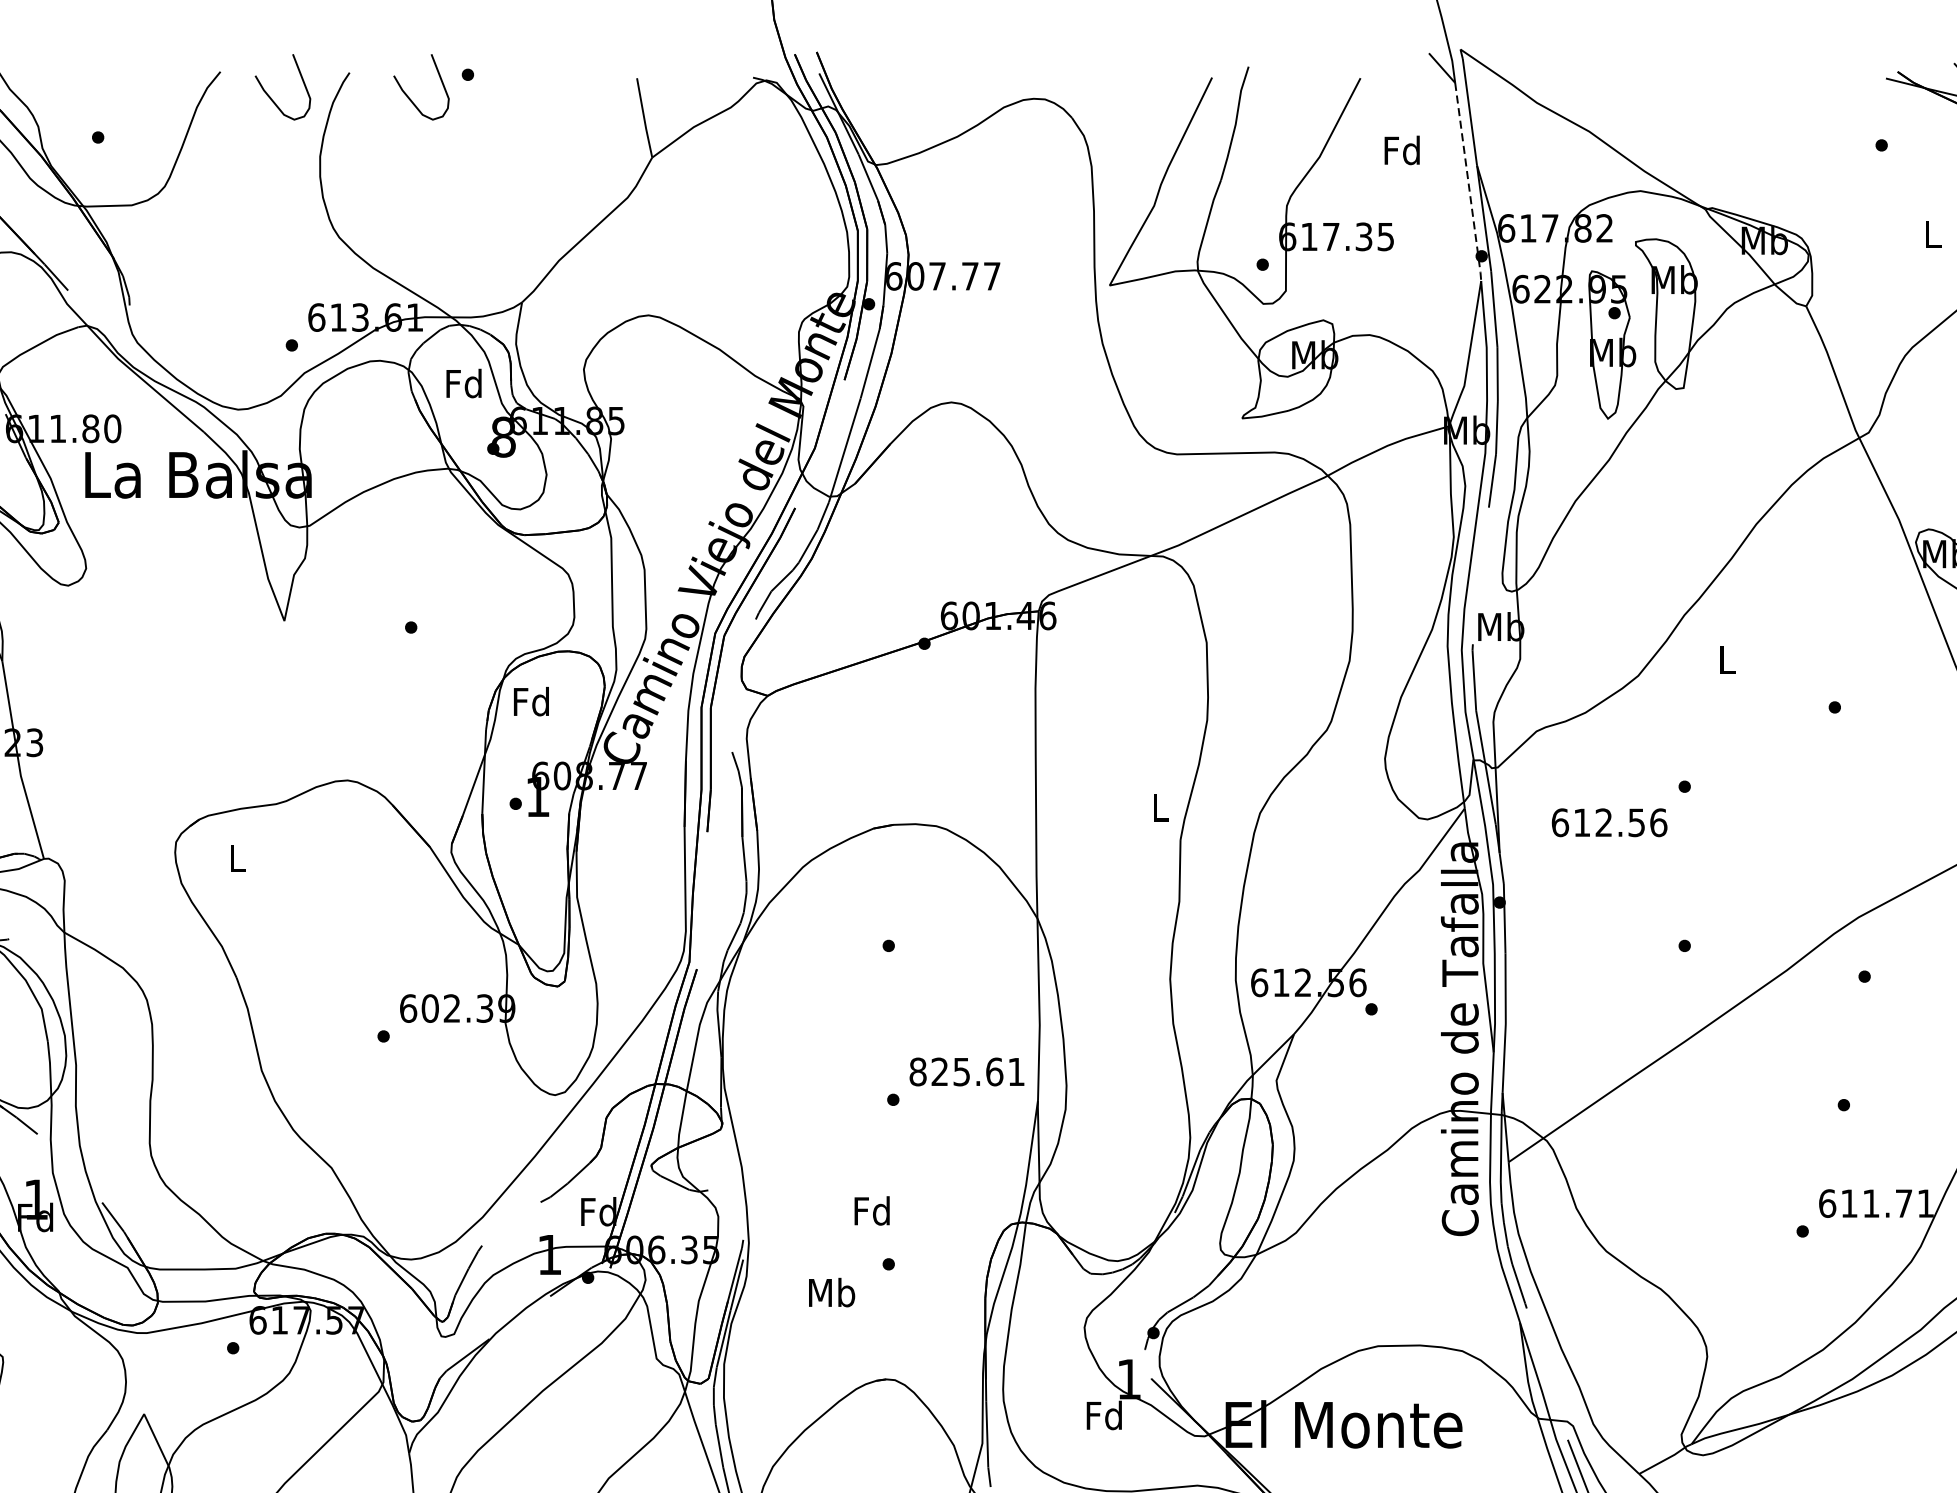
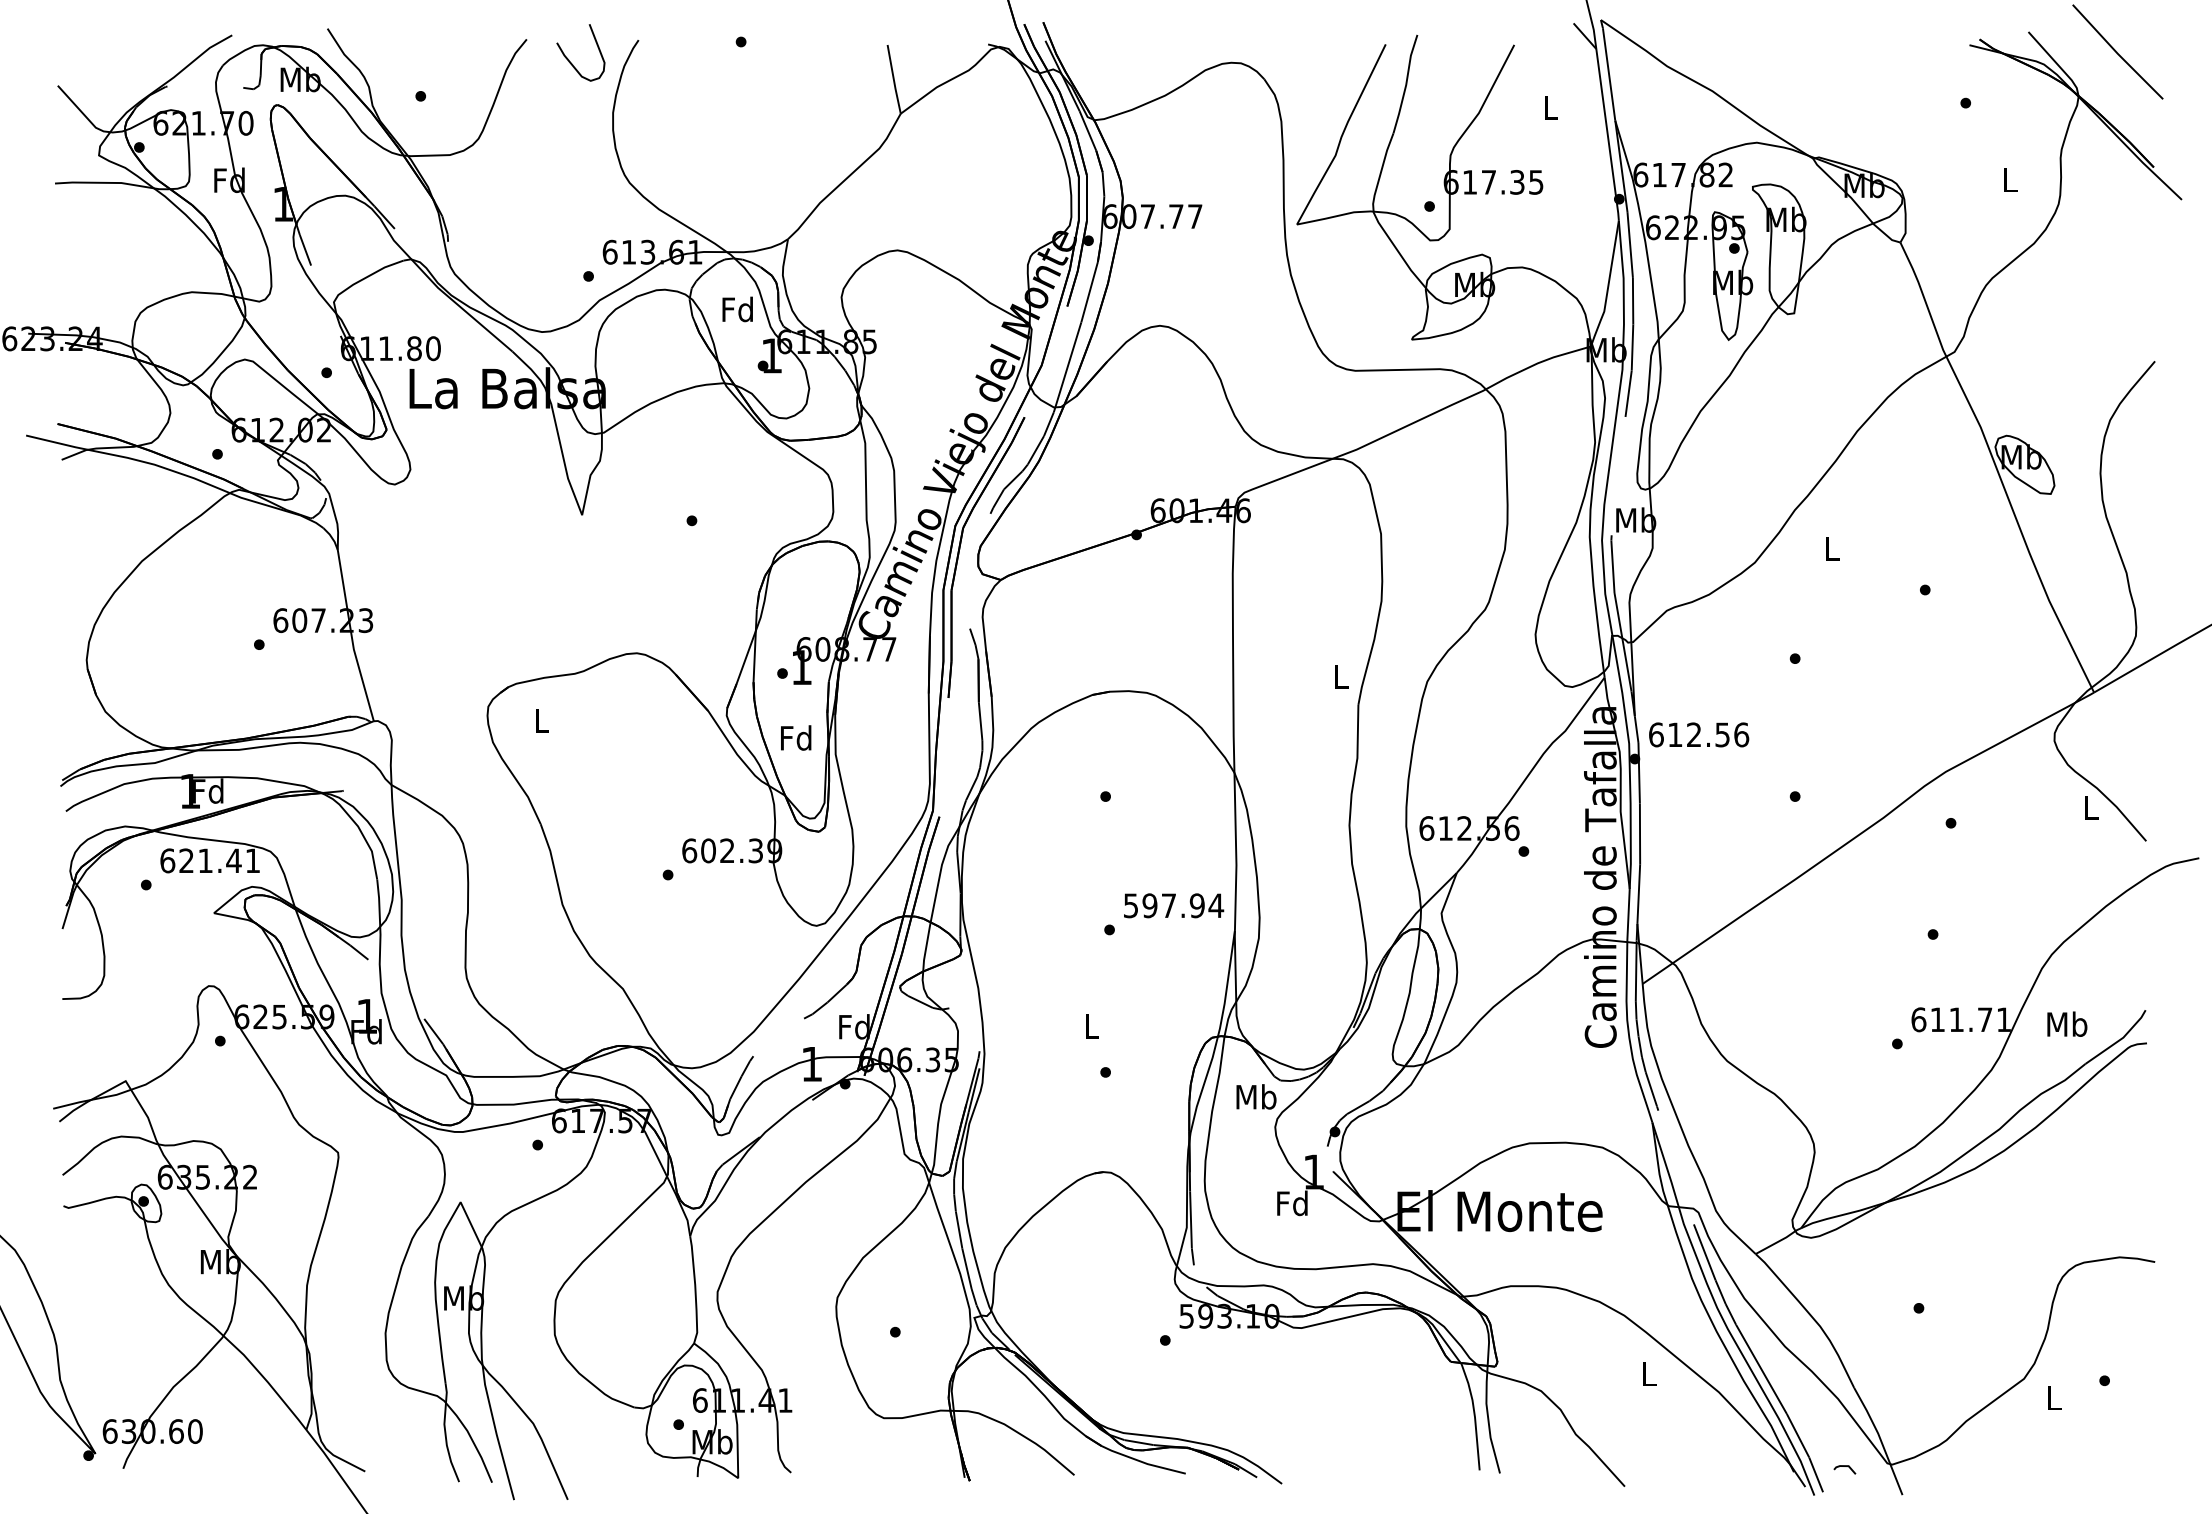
curve: (407, 93) -> (688, 58), removed
text: (1402, 150) -> (1550, 107), Fd -> L
line: (1468, 183) -> (1607, 136), dashed -> solid
text: (504, 436) -> (772, 355), 8 -> 1
text: (531, 701) -> (796, 737), moved
text: (1610, 822) -> (1699, 734), moved
text: (967, 1071) -> (1173, 905), 825.61 -> 597.94
text: (872, 1210) -> (1091, 1025), Fd -> L
text: (832, 1292) -> (1256, 1096), moved

